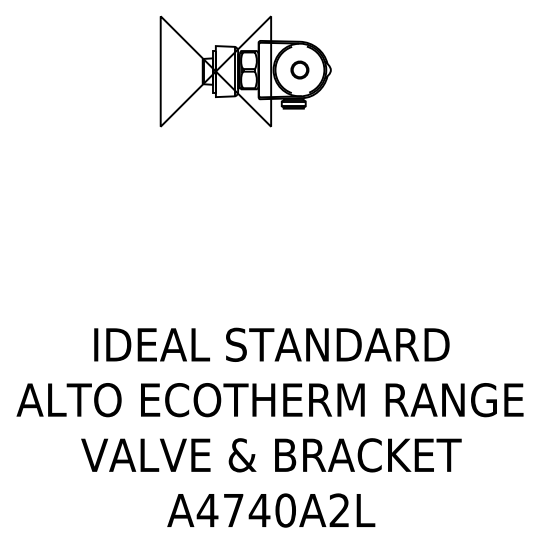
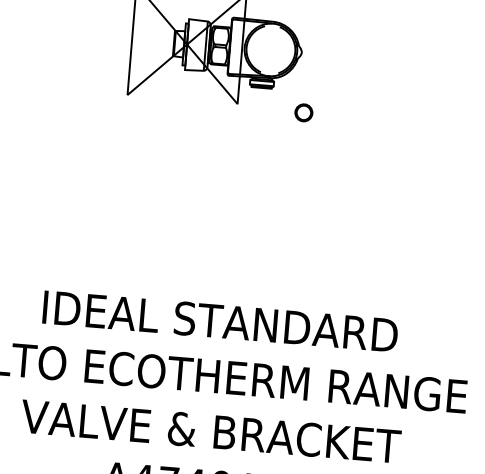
part: (299, 69) -> (303, 112), moved

